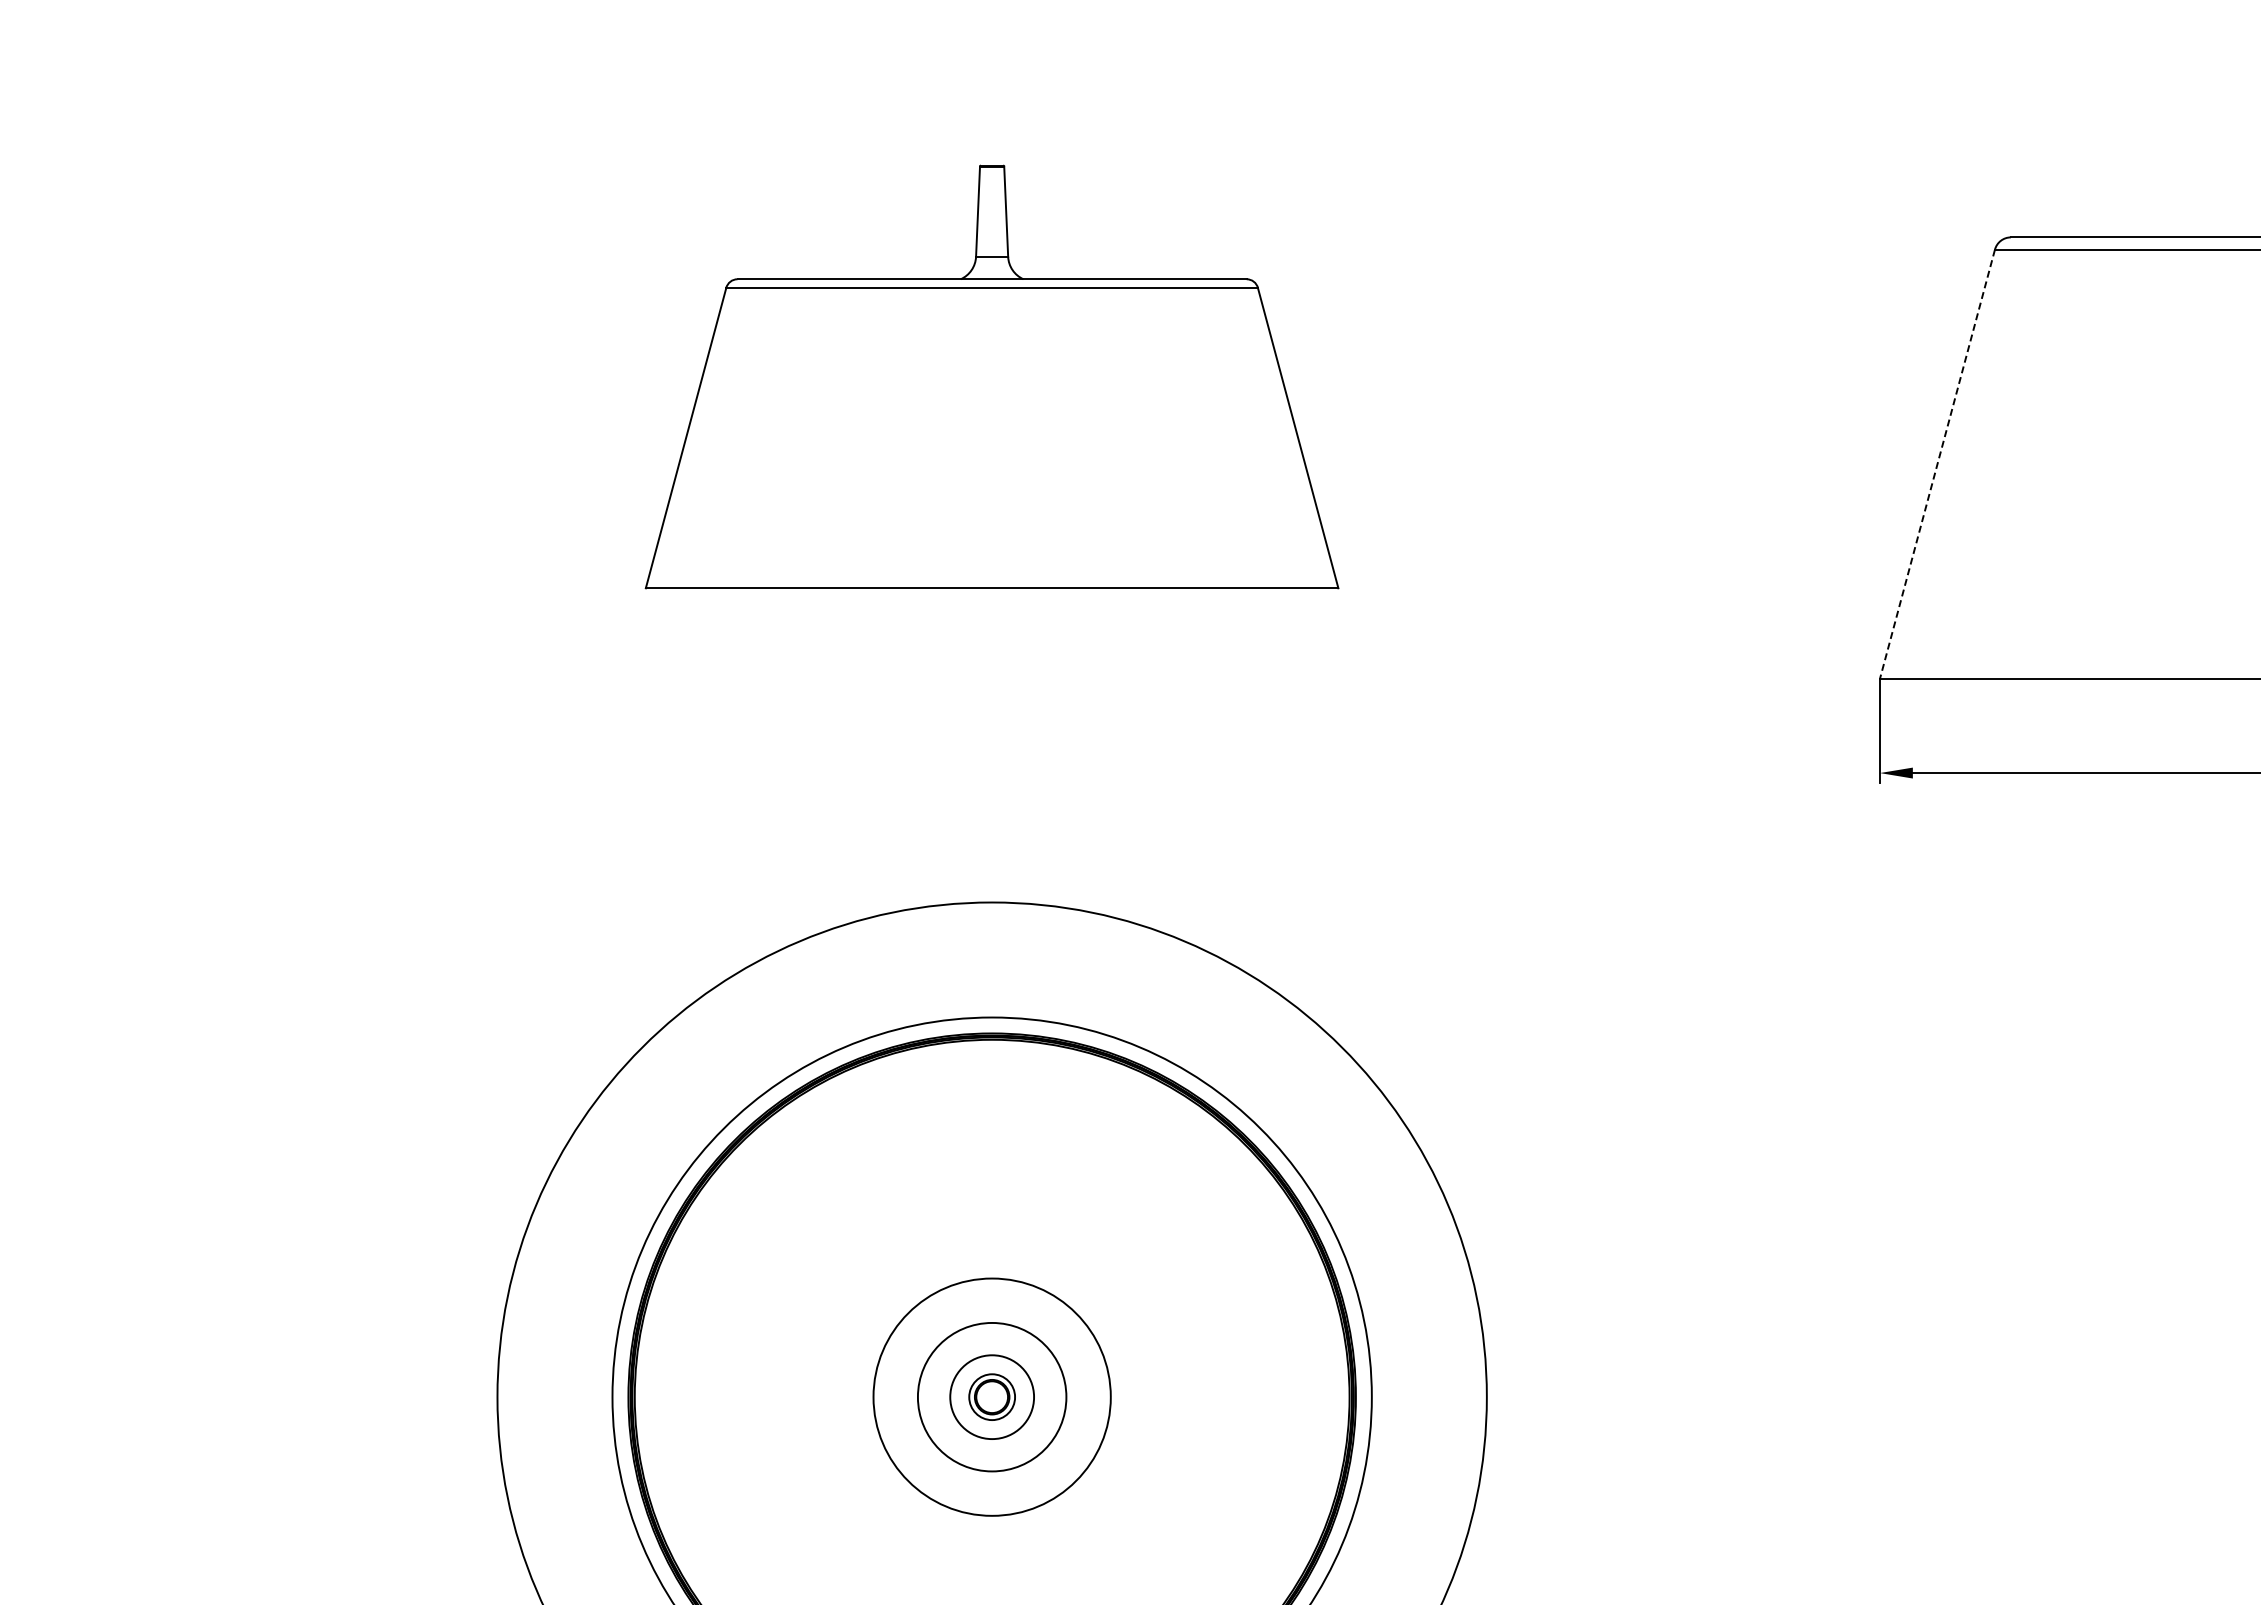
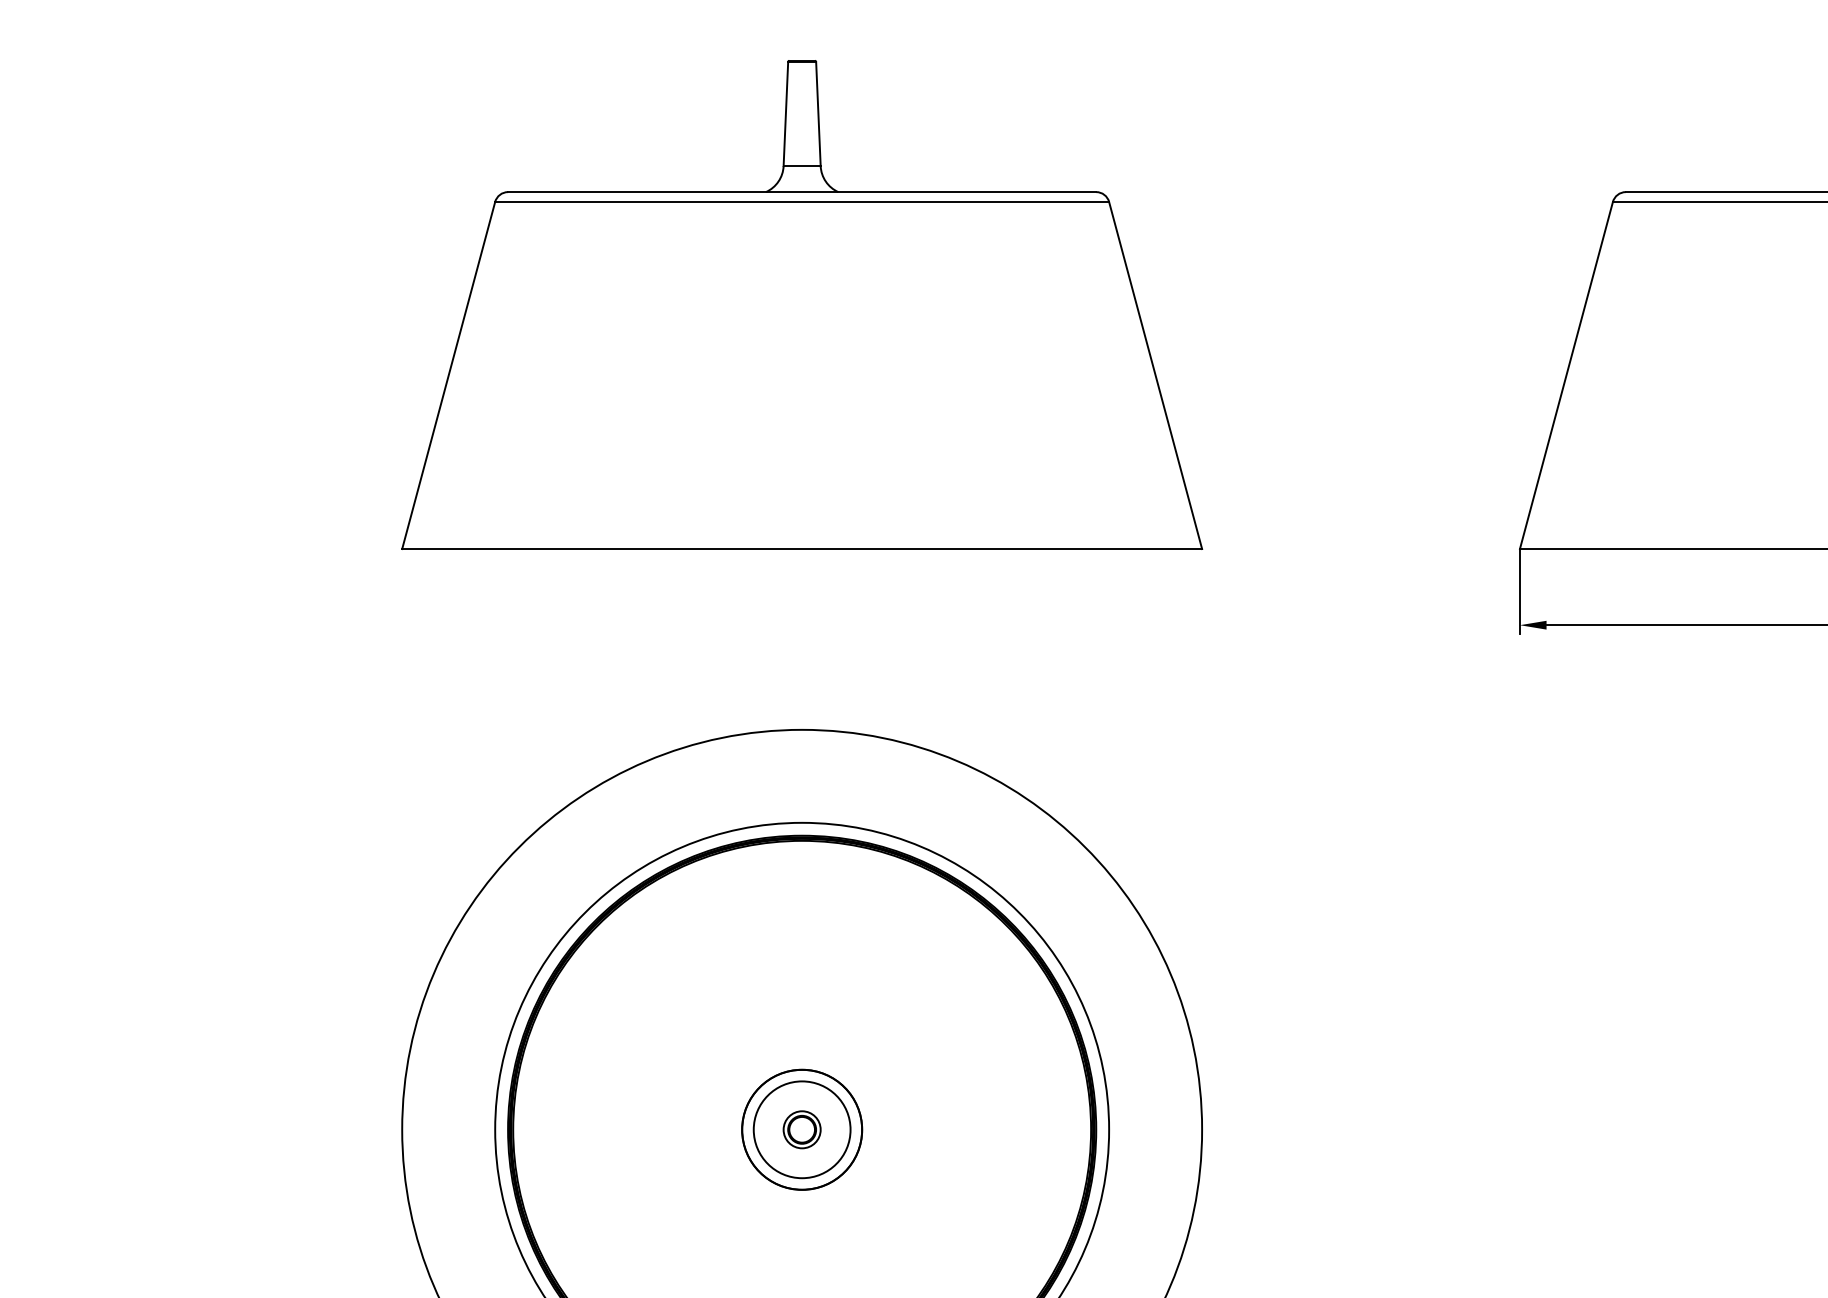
part: (991, 376) -> (801, 304), size x1.43
line: (1937, 464) -> (1566, 375), dashed -> solid
circle: (992, 1397) -> (802, 1130), size x0.62
circle: (992, 1397) -> (802, 1130), size x1.43

